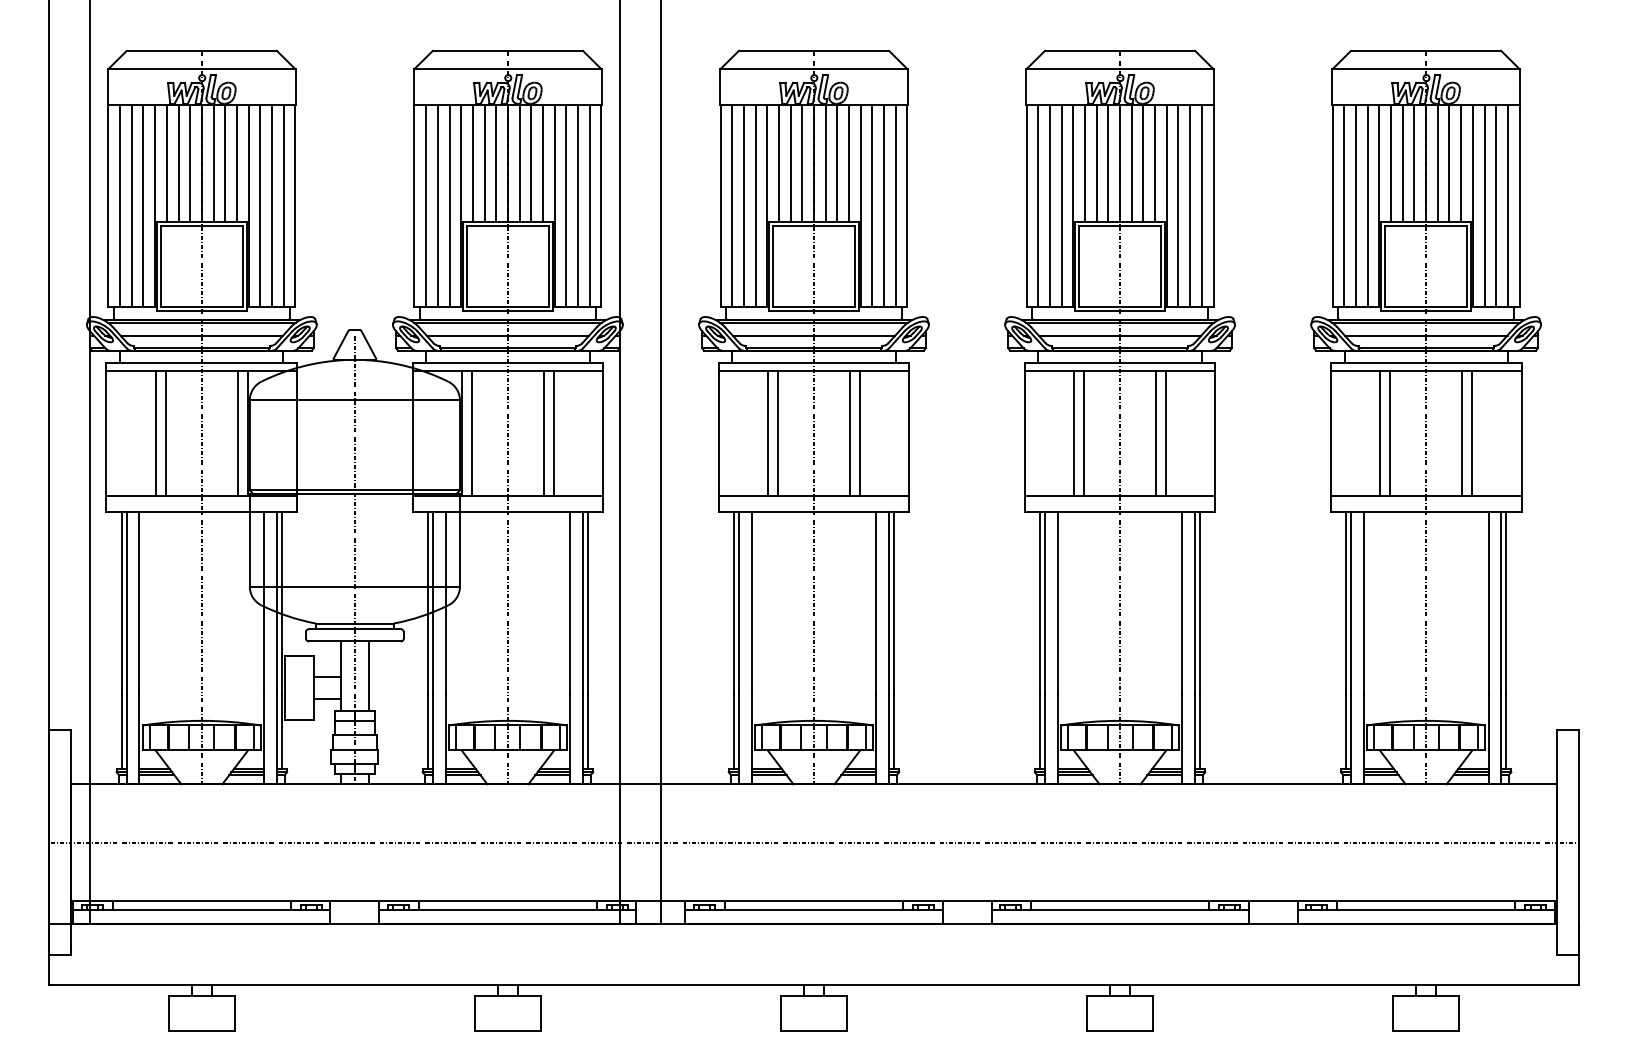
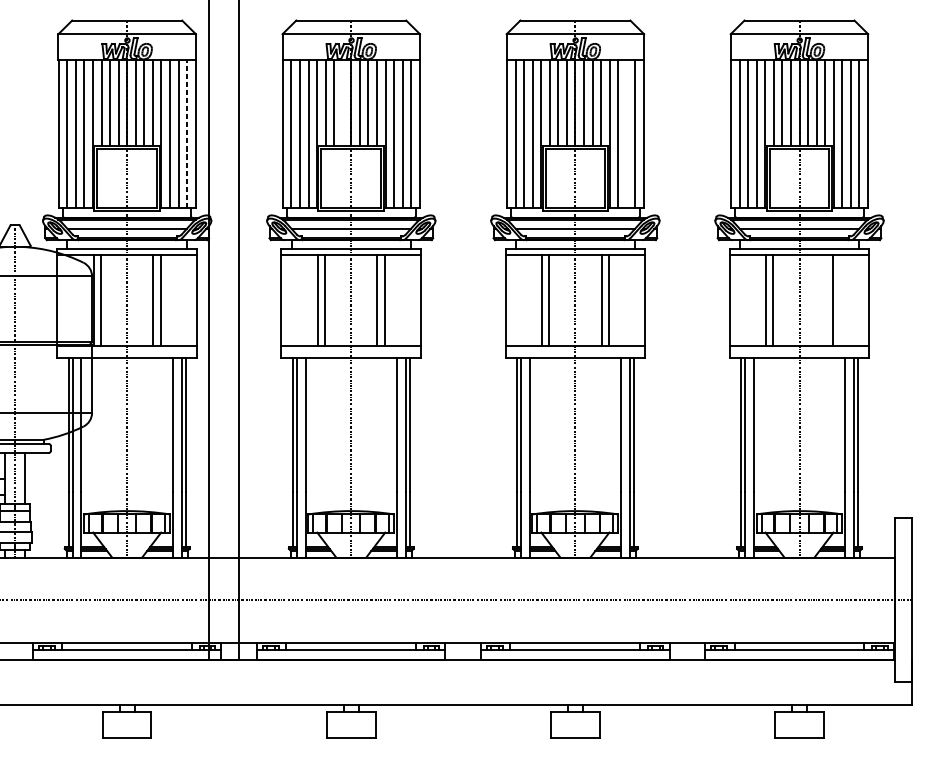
line: (802, 162) -> (342, 102), removed
line: (589, 205) -> (186, 133), solid -> dashed
line: (1190, 205) -> (626, 133), removed
line: (1461, 433) -> (825, 300), removed

